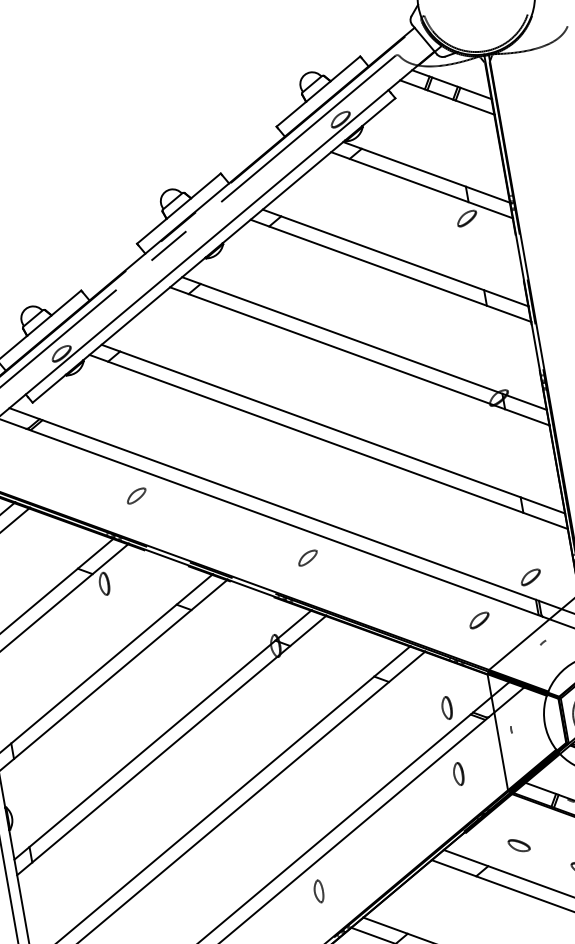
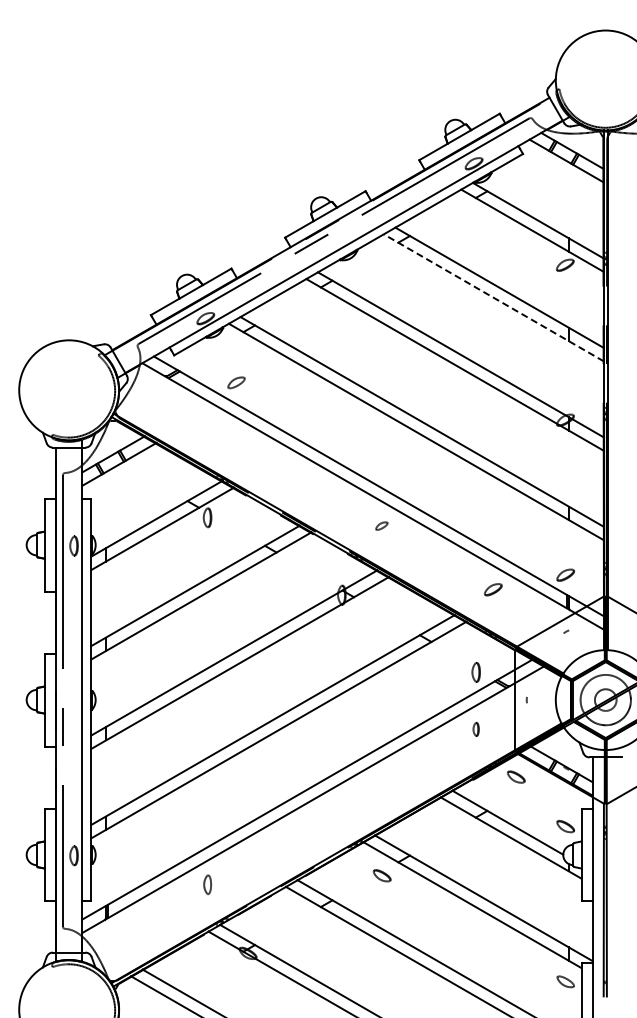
line: (390, 270) -> (493, 297), solid -> dashed
part: (136, 495) -> (236, 382), moved
part: (307, 557) -> (381, 525), size x0.7
part: (479, 620) -> (493, 589), moved
part: (457, 774) -> (475, 729), size x0.7
part: (519, 844) -> (516, 776), moved
part: (318, 890) -> (341, 806), removed

